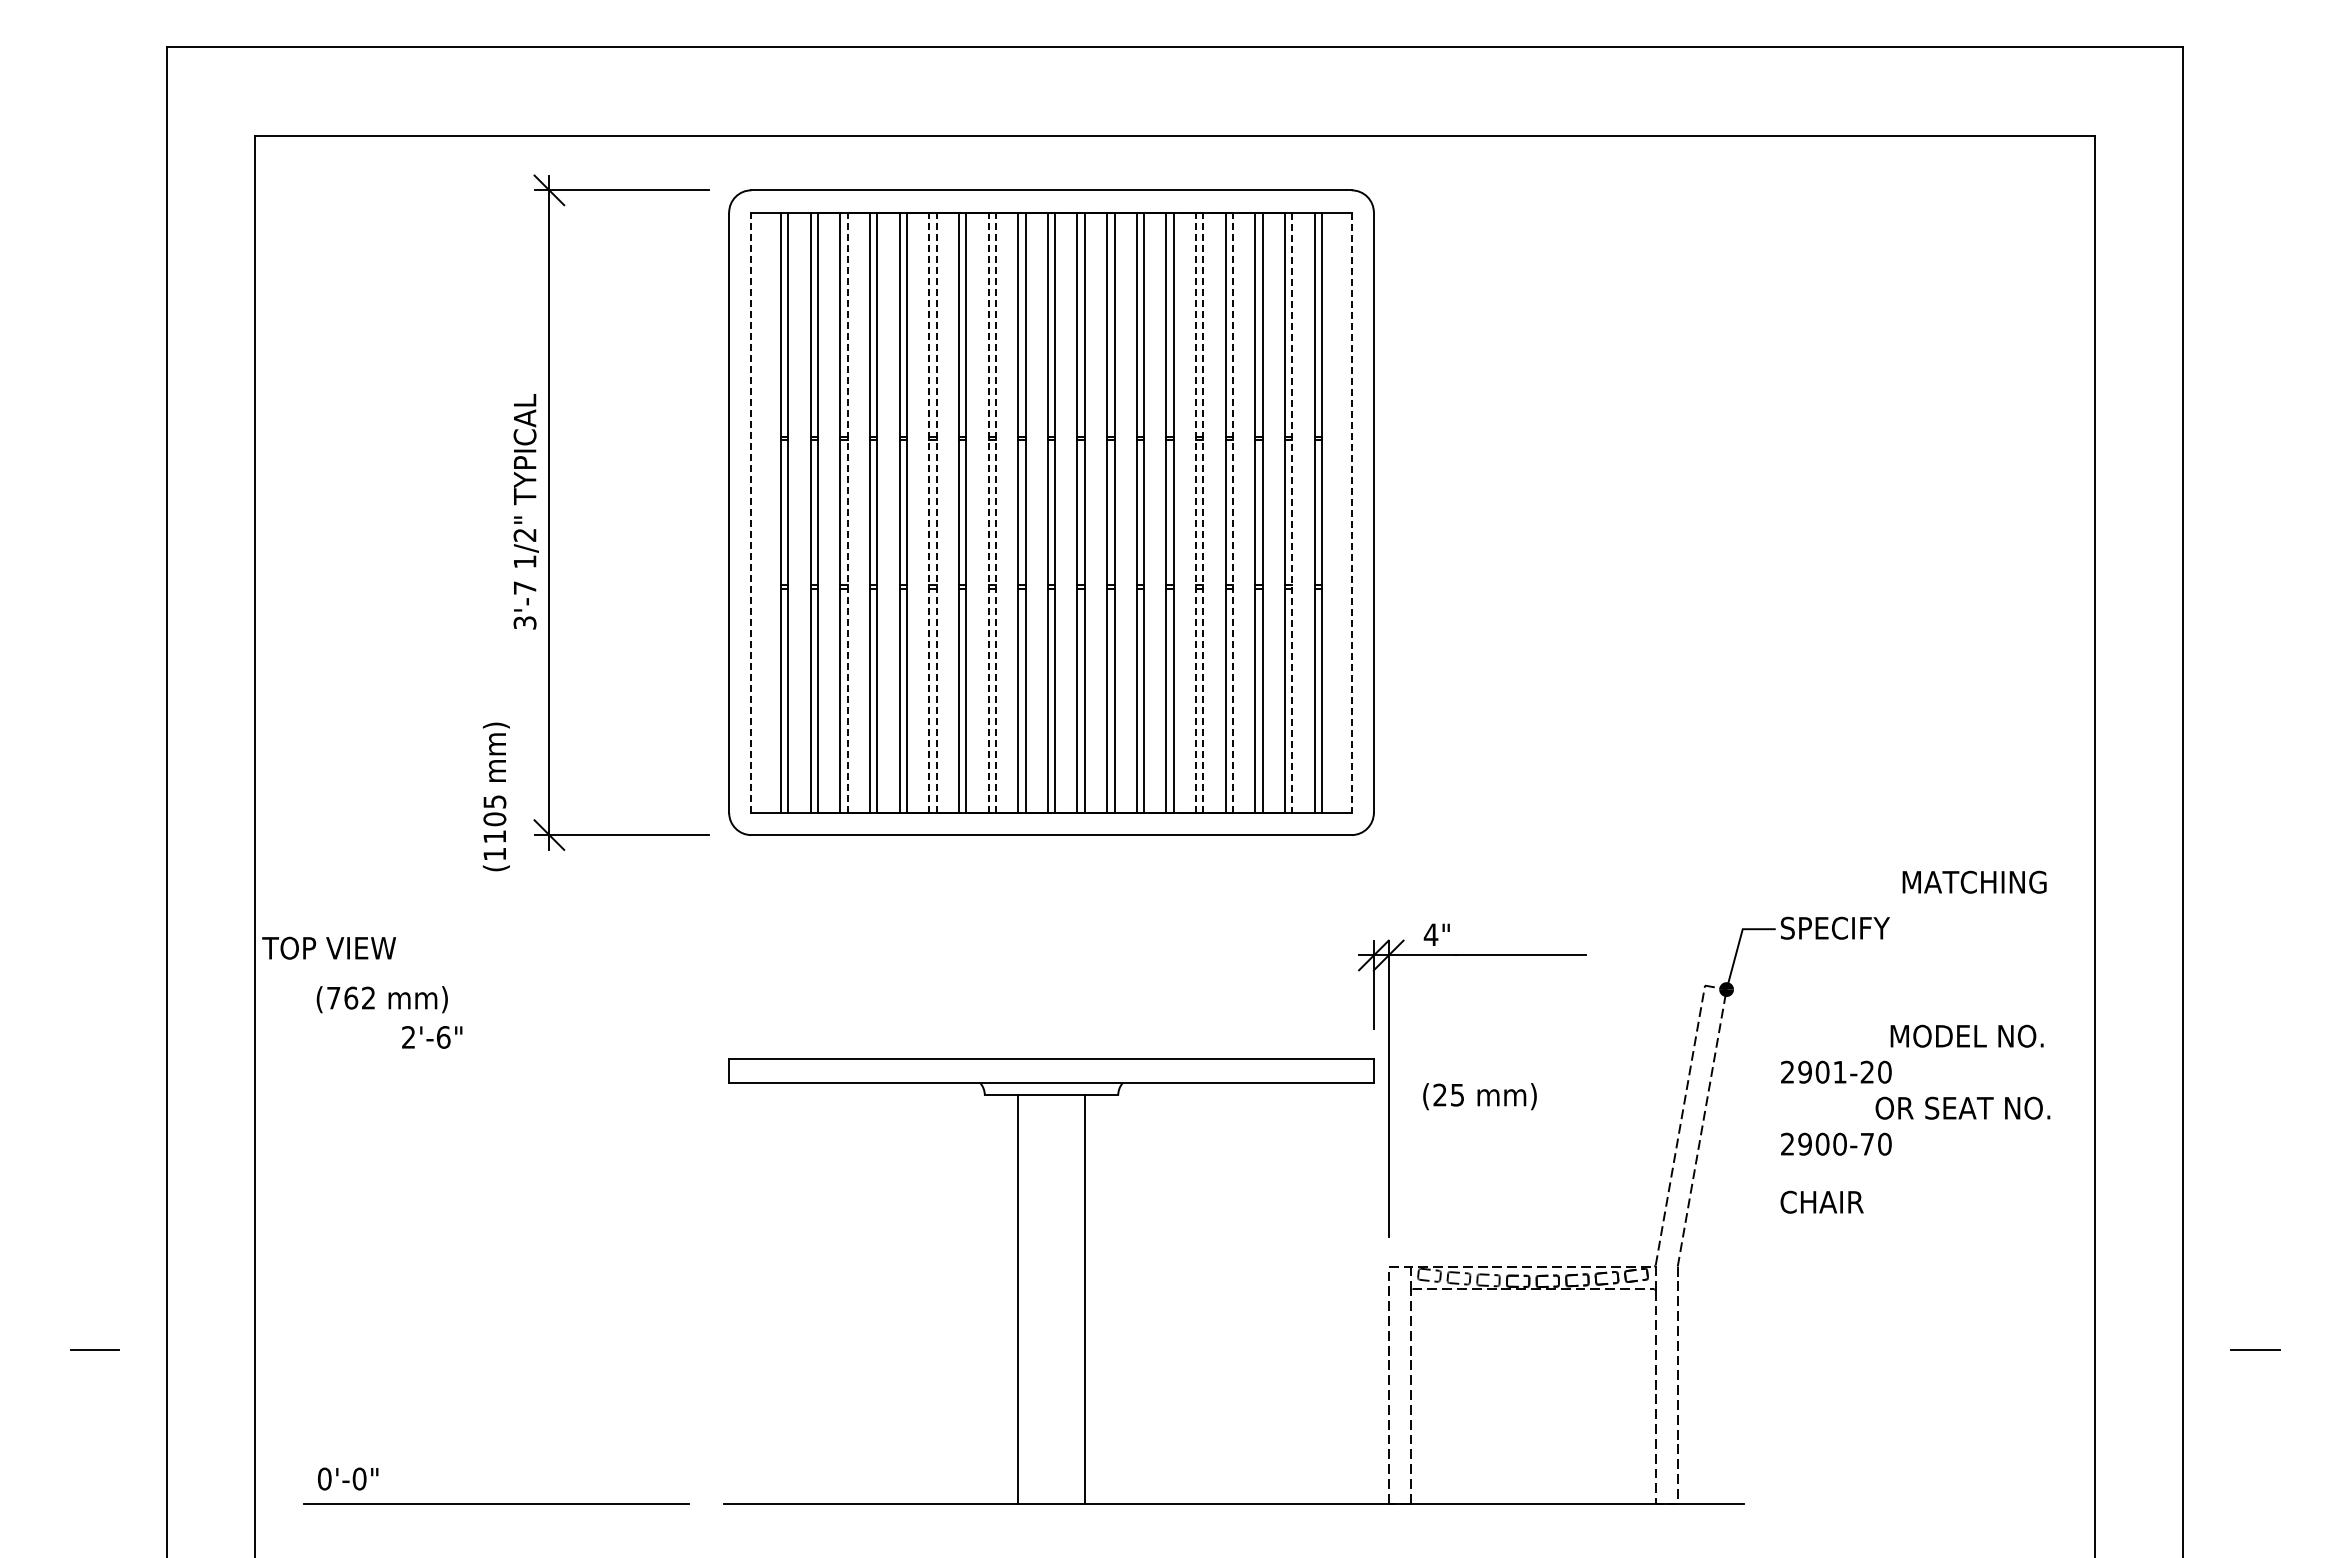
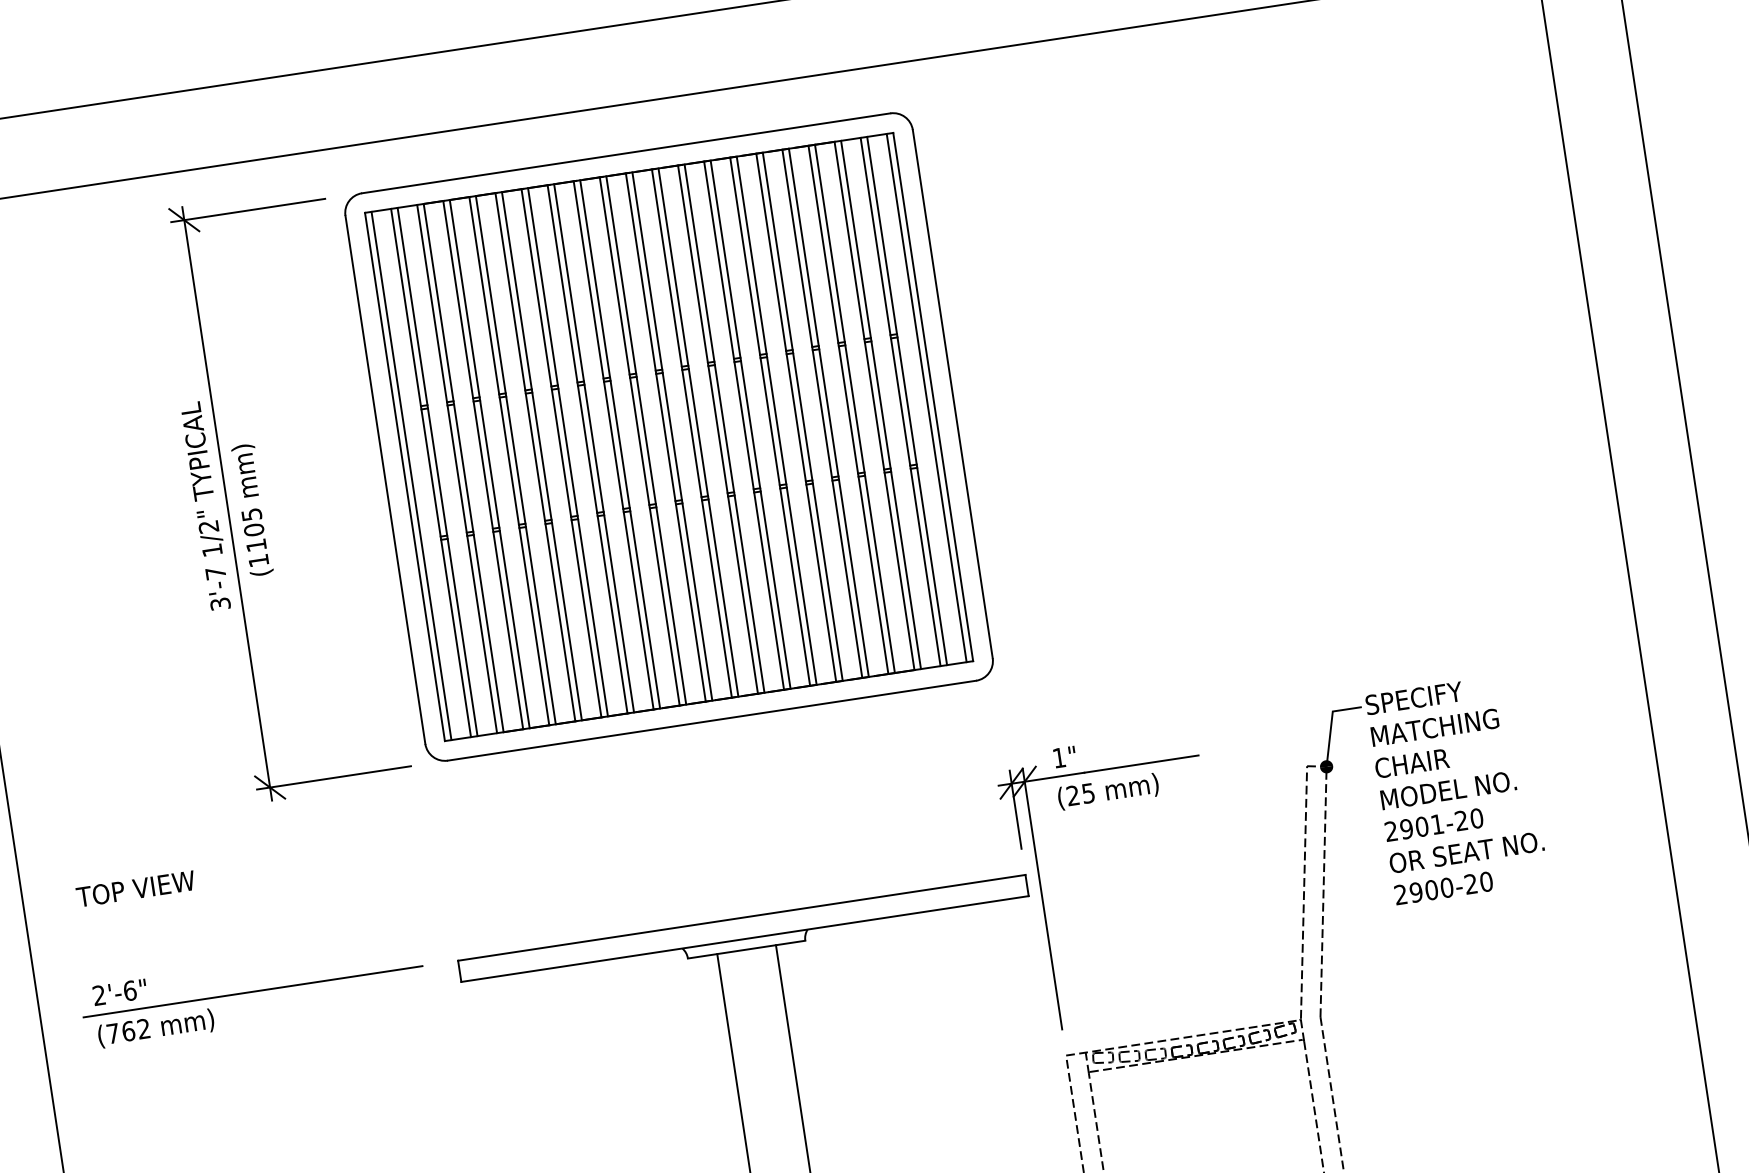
line: (751, 512) -> (405, 476), dashed -> solid
line: (758, 512) -> (411, 475), added
line: (847, 512) -> (489, 463), dashed -> solid
line: (929, 512) -> (561, 453), dashed -> solid
line: (936, 512) -> (567, 452), dashed -> solid
line: (988, 512) -> (613, 445), dashed -> solid
line: (995, 512) -> (619, 444), dashed -> solid
line: (1196, 512) -> (796, 417), dashed -> solid
line: (1203, 512) -> (802, 416), dashed -> solid
line: (1233, 512) -> (829, 412), dashed -> solid
line: (1344, 512) -> (926, 397), added
line: (1292, 513) -> (881, 405), dashed -> solid
line: (1351, 513) -> (933, 397), dashed -> solid
text: (495, 796) -> (251, 509), moved
text: (1974, 881) -> (1434, 726), moved
text: (1430, 934) -> (1058, 757), 4" -> 1"
text: (329, 947) -> (136, 888), moved
text: (381, 999) -> (155, 1028), moved
text: (1966, 1035) -> (1447, 789), moved
text: (432, 1037) -> (120, 992), moved
line: (495, 1059) -> (252, 992), added
text: (1479, 1096) -> (1107, 791), moved
text: (1962, 1107) -> (1466, 851), moved
text: (1866, 1143) -> (1470, 883), 2900-70 -> 2900-20
text: (1821, 1201) -> (1411, 762), moved

